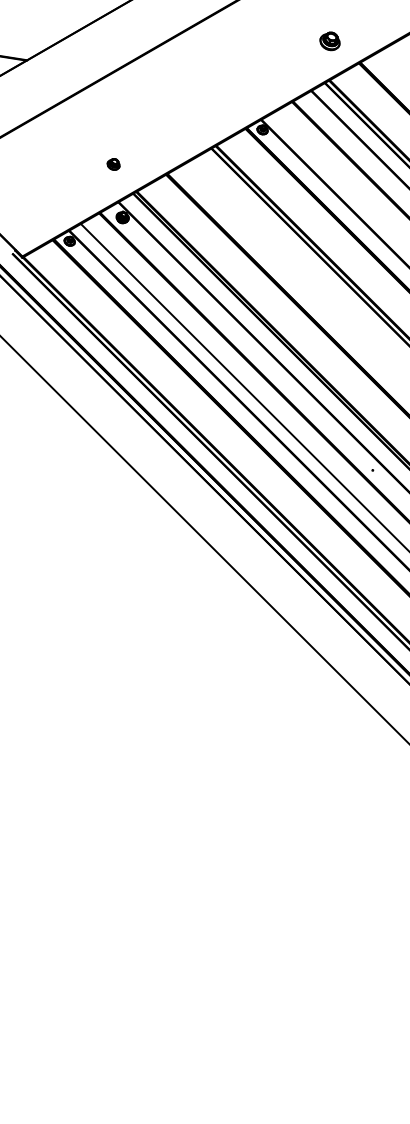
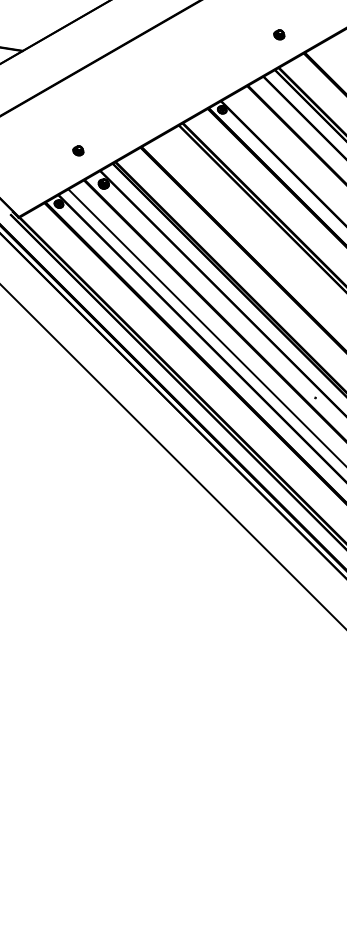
part: (329, 41) -> (278, 34), size x0.62
part: (113, 164) -> (78, 150), moved

